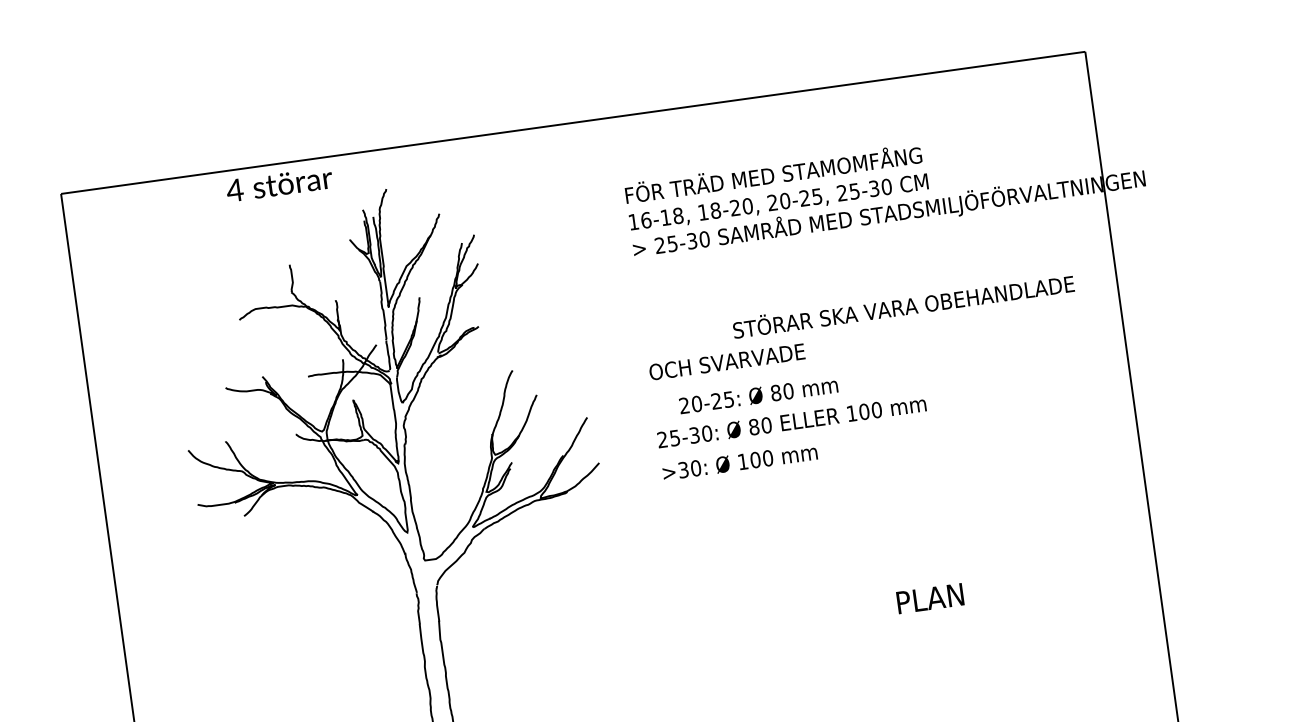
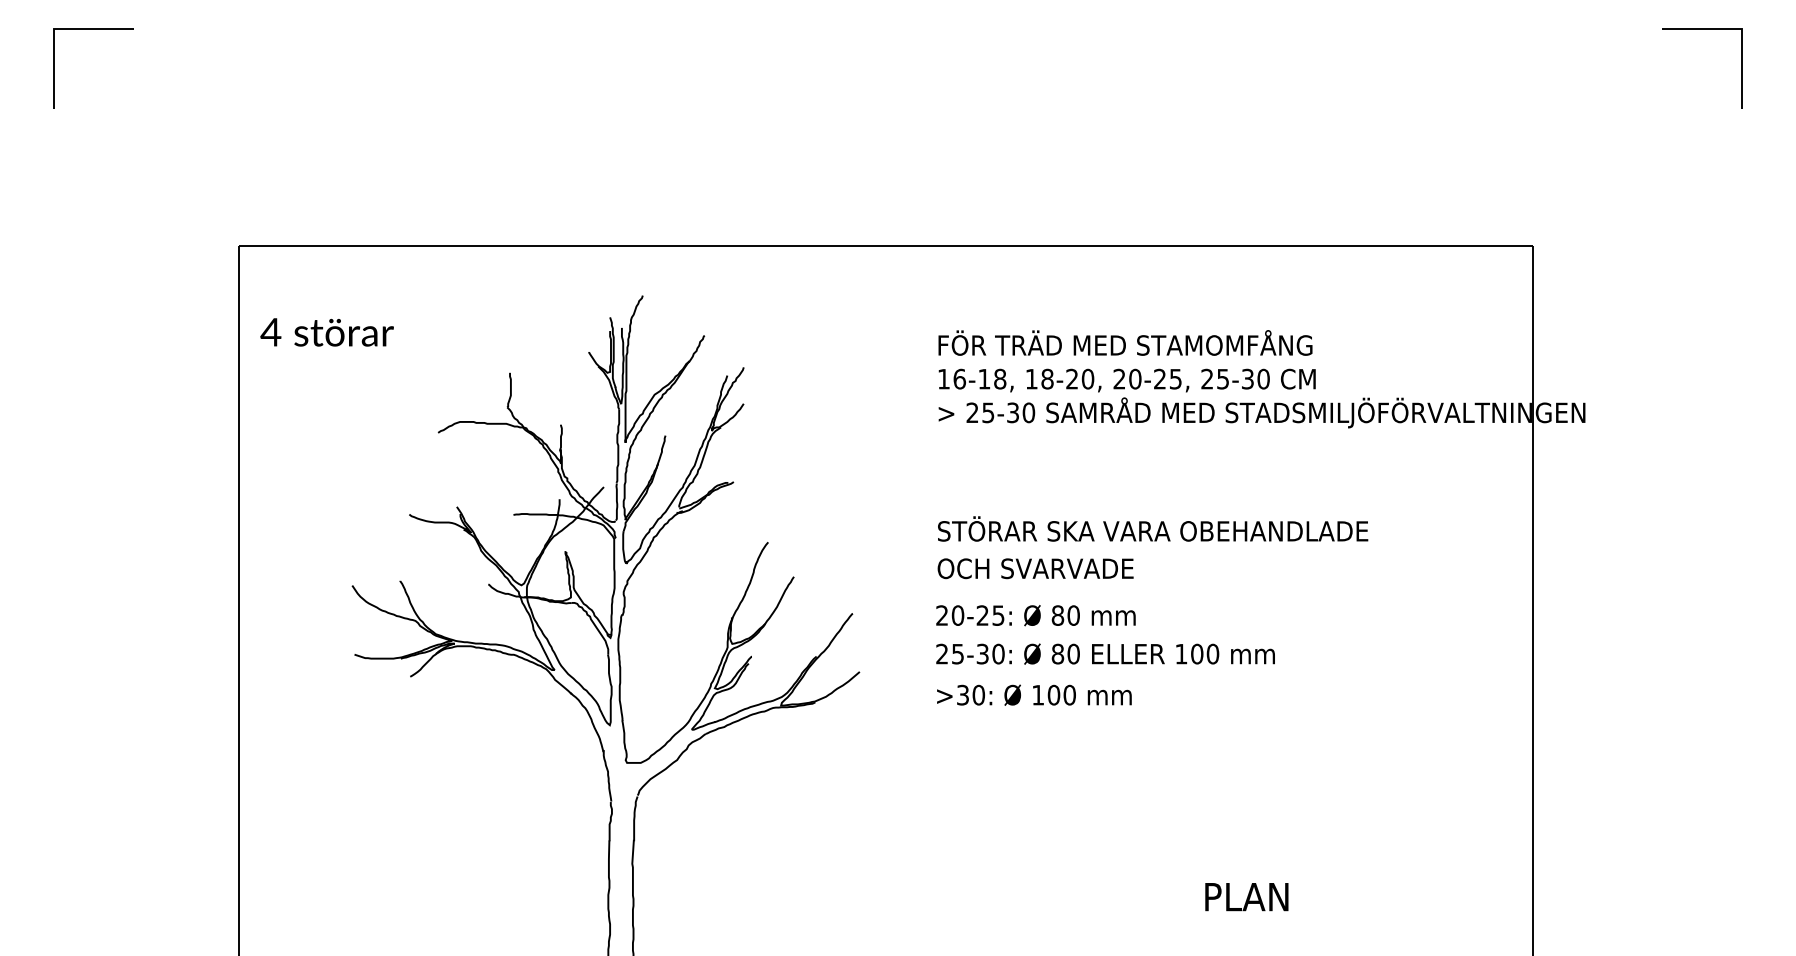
text: (278, 184) -> (326, 332), moved
text: (903, 305) -> (1153, 528), moved
text: (758, 395) -> (1035, 615), moved

